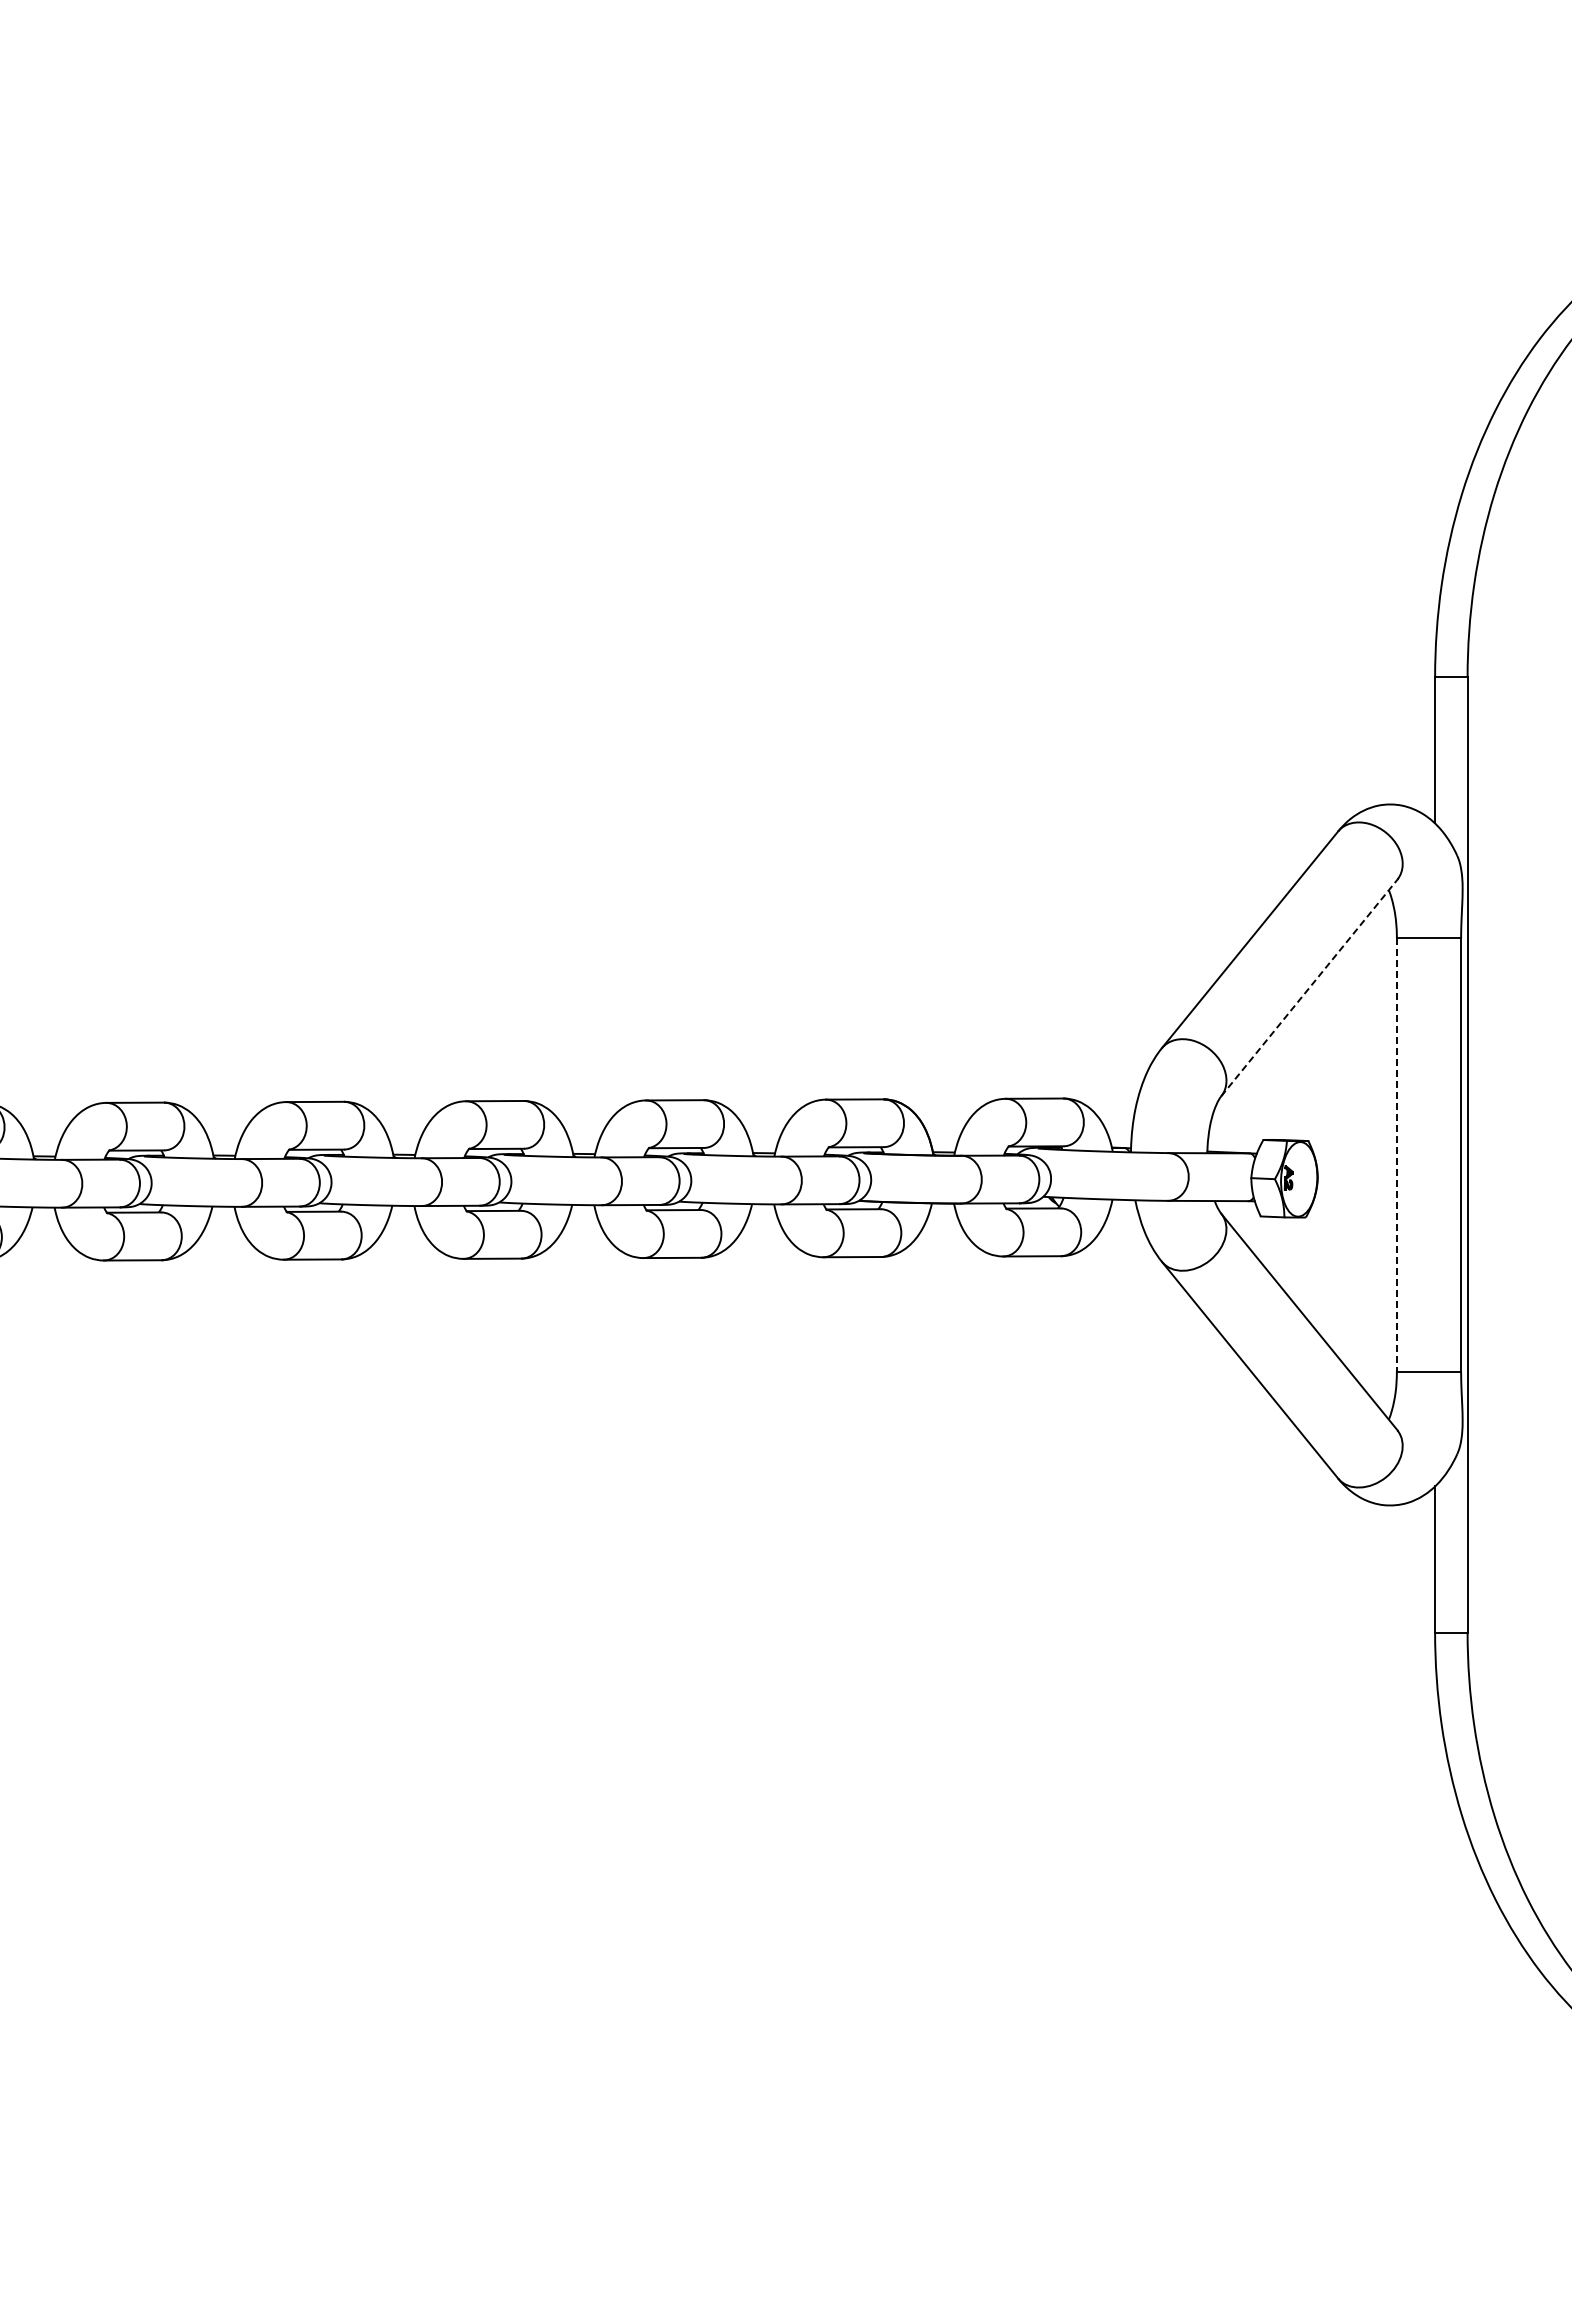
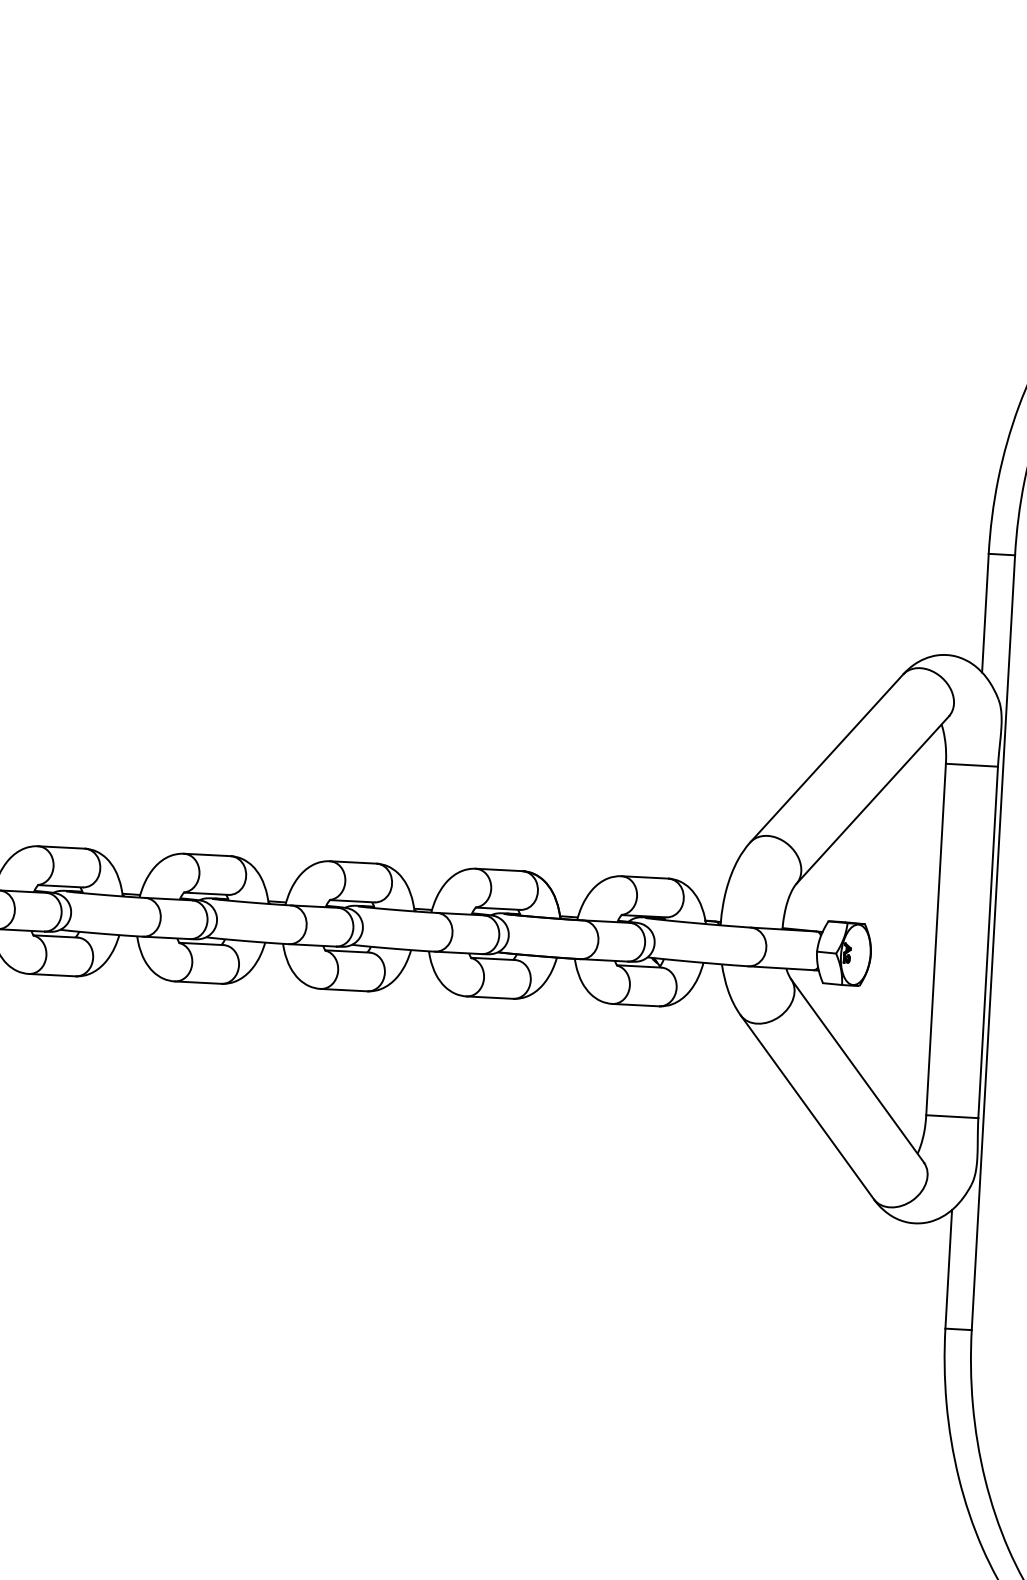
line: (1309, 987) -> (872, 799), dashed -> solid
line: (1396, 1155) -> (935, 939), dashed -> solid

